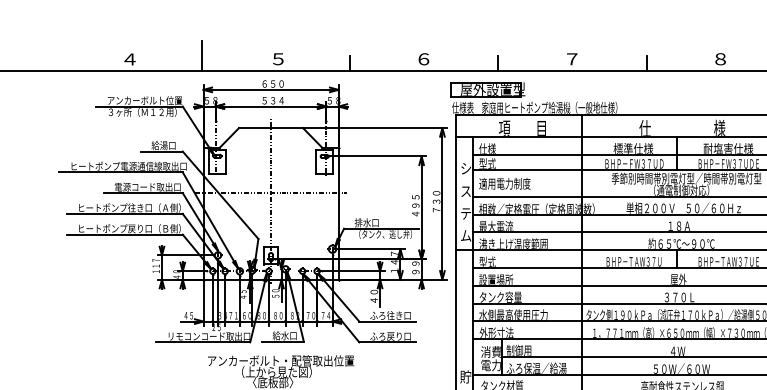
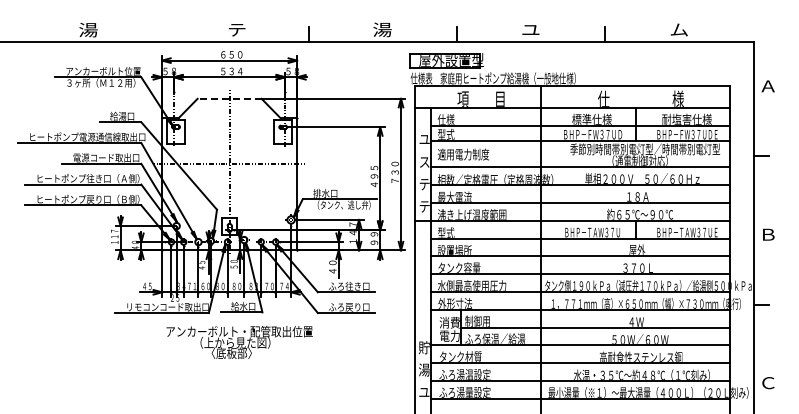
line: (201, 55) -> (160, 26), removed
text: (129, 58) -> (88, 29), ４ -> 湯
text: (423, 58) -> (382, 29), ６ -> 湯
text: (571, 58) -> (530, 29), ７ -> ユ
text: (719, 58) -> (678, 29), ８ -> ム
text: (277, 59) -> (236, 30), ５ -> テ
line: (270, 127) -> (229, 98), solid -> dashed
text: (465, 168) -> (424, 139), シ -> ユ
text: (465, 235) -> (424, 206), ム -> テ

